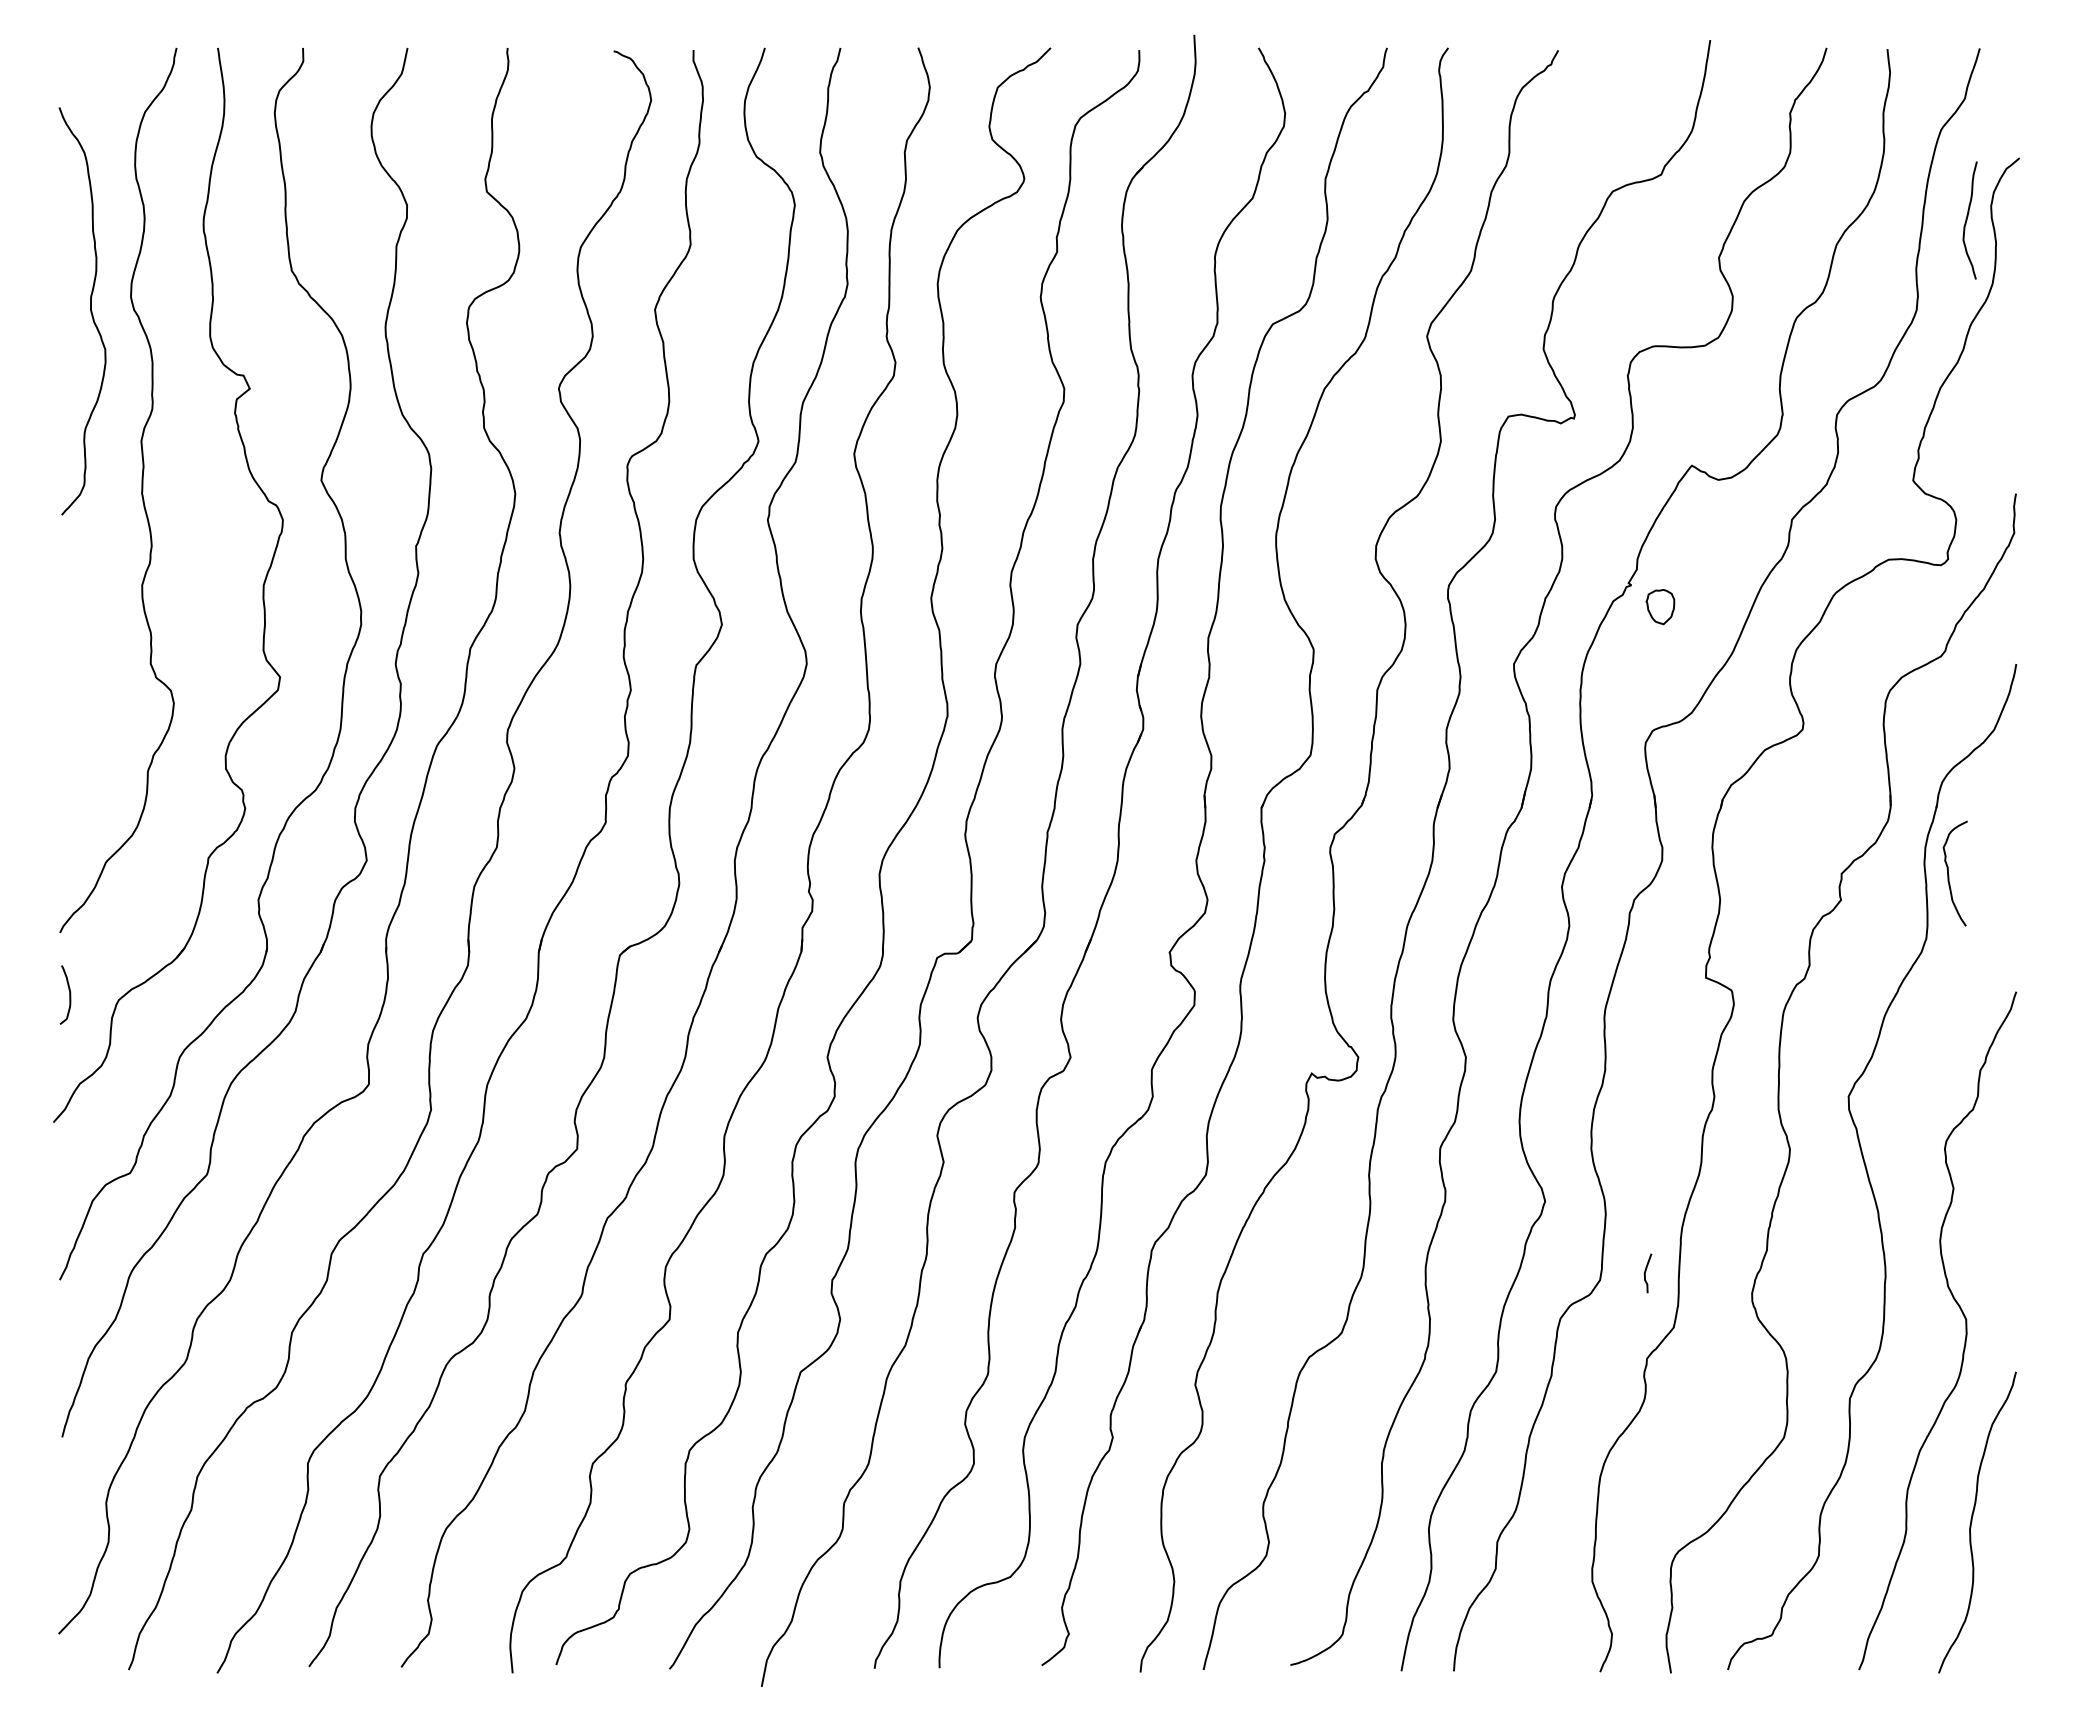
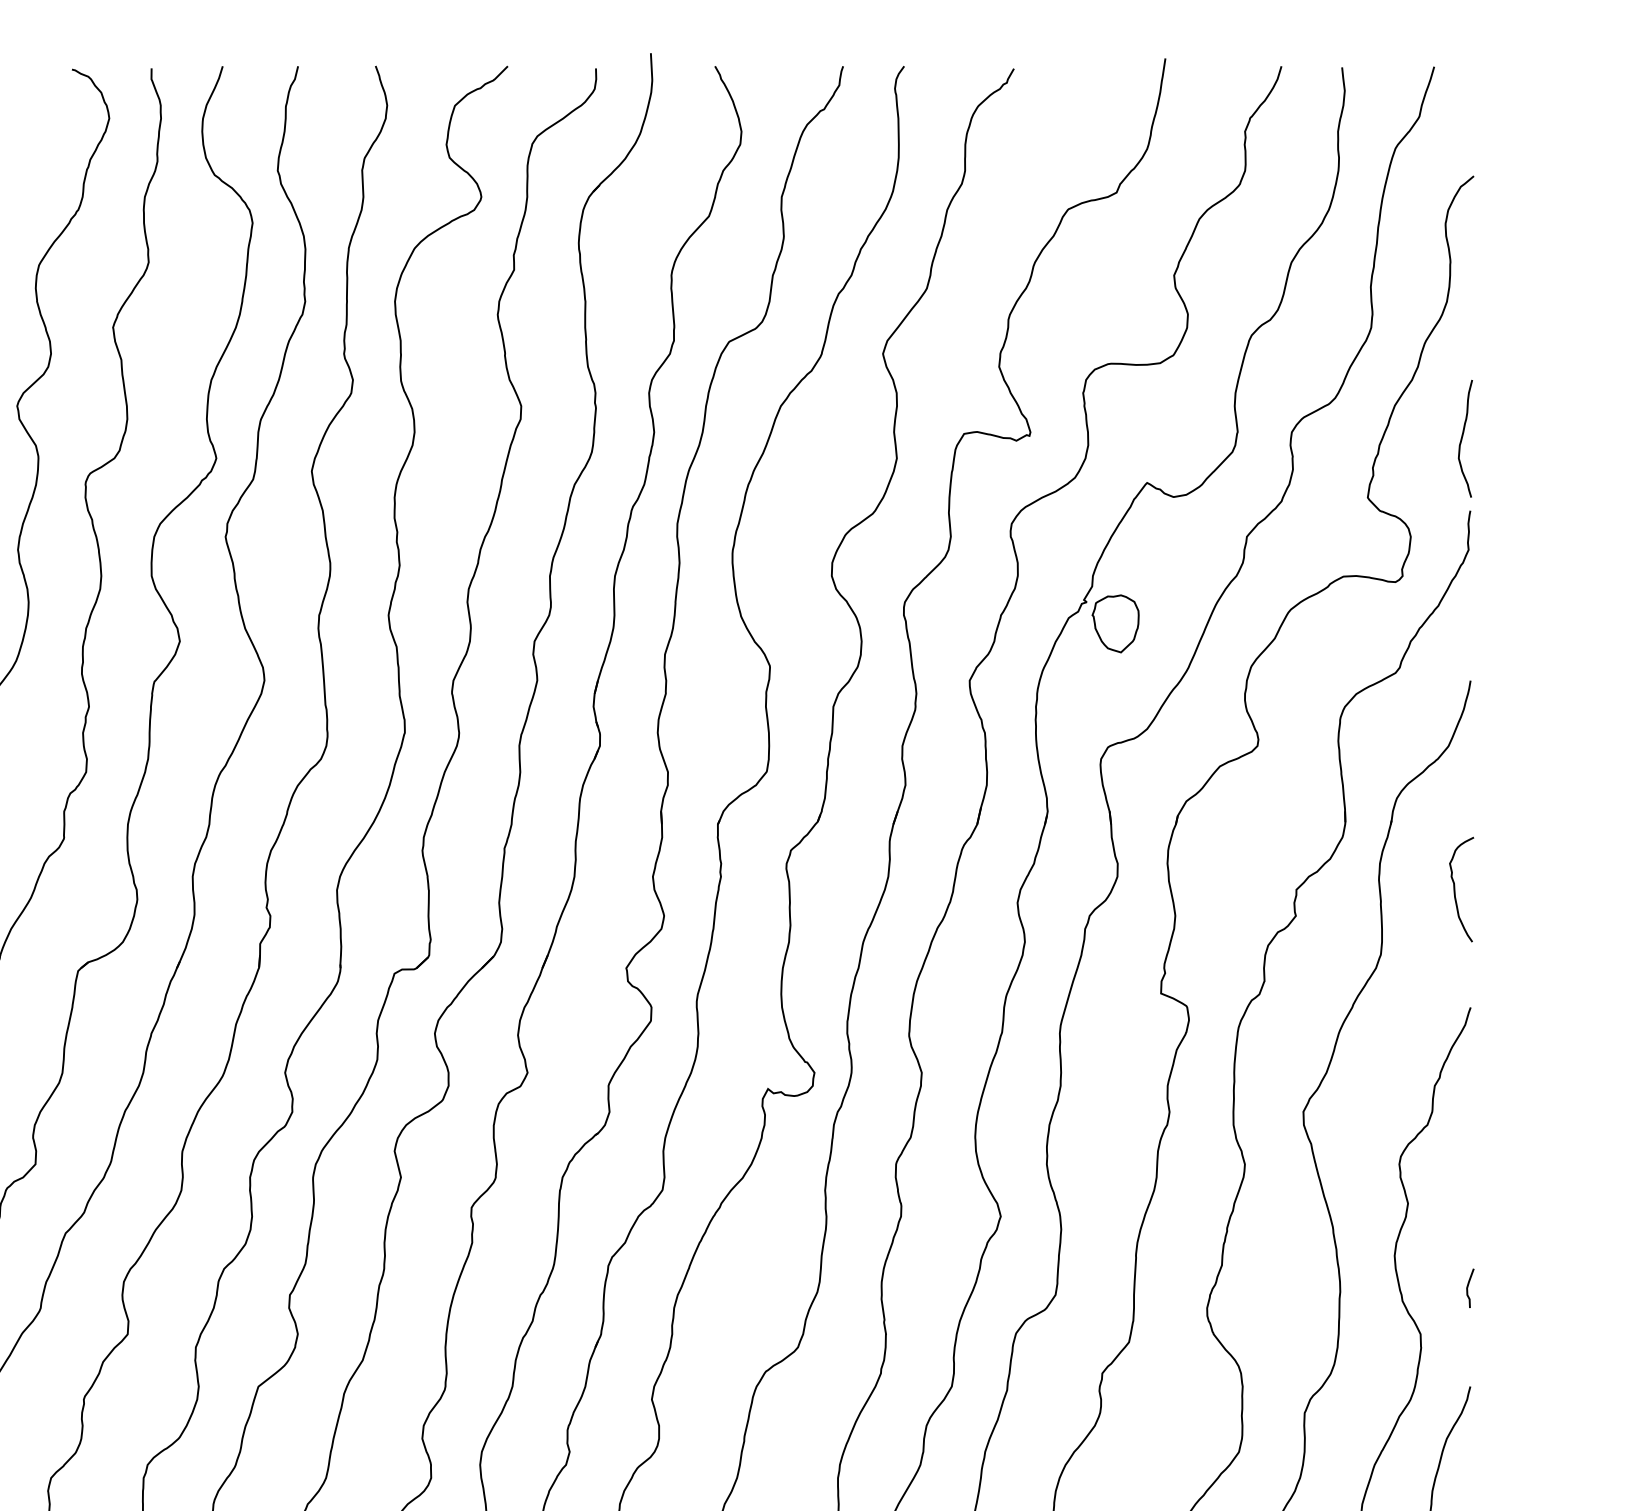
curve: (1967, 220) -> (1462, 438), moved
part: (1660, 606) -> (1115, 623), size x1.67
curve: (1949, 875) -> (1455, 891), moved
curve: (1645, 1273) -> (1467, 1288), moved

